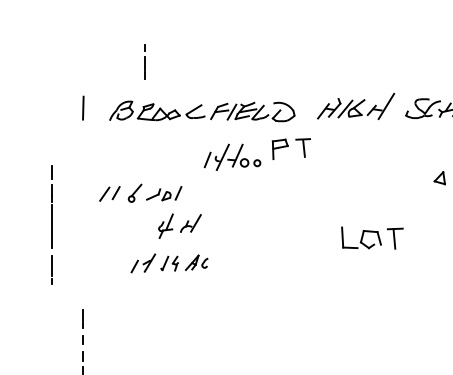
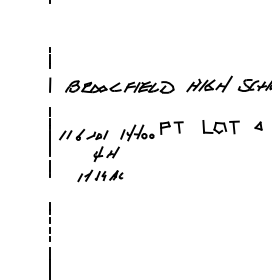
line: (143, 60) -> (49, 57), moved
part: (256, 154) -> (151, 131), moved
line: (51, 225) -> (49, 142), moved
part: (371, 238) -> (220, 127), moved

